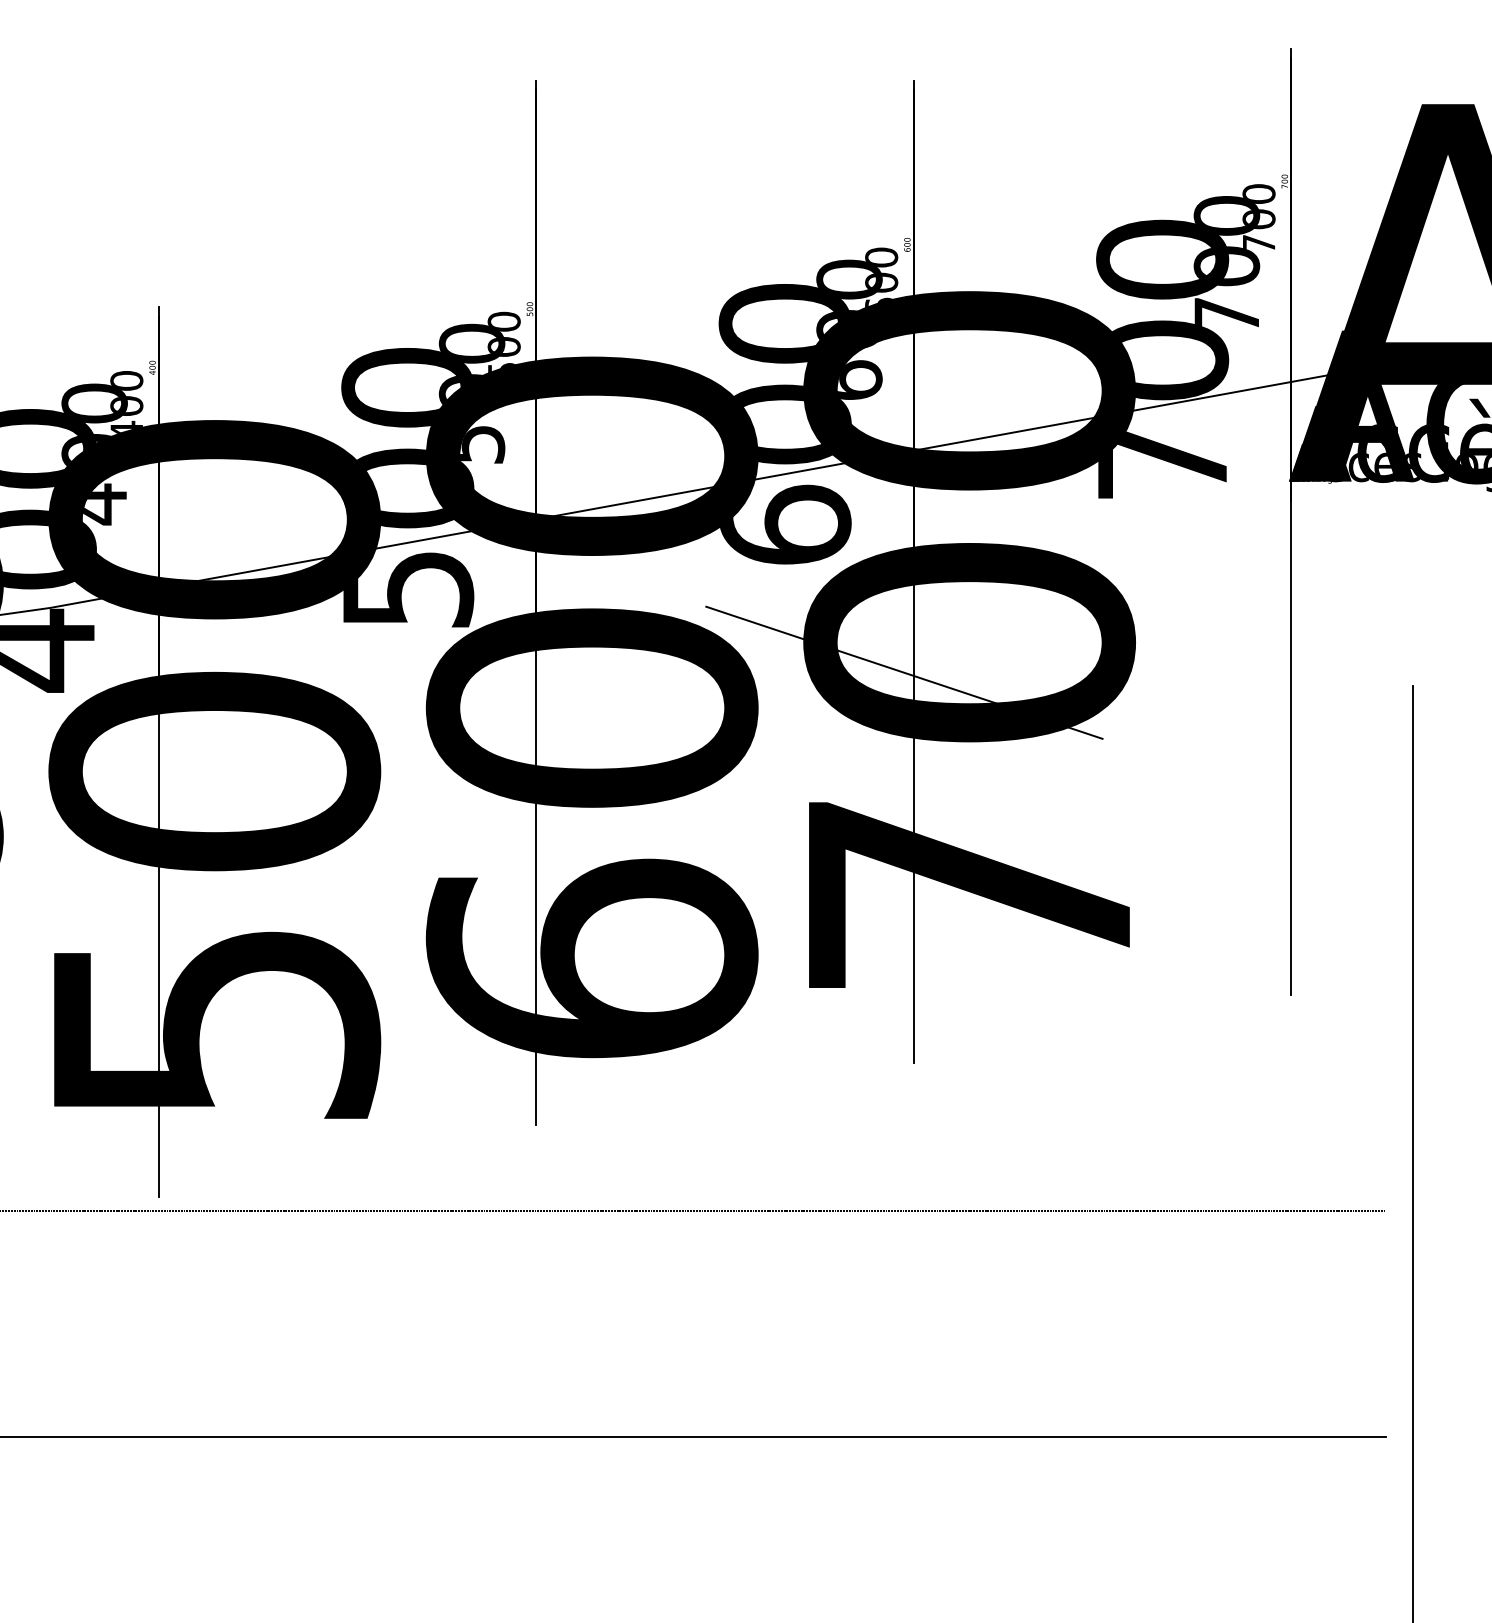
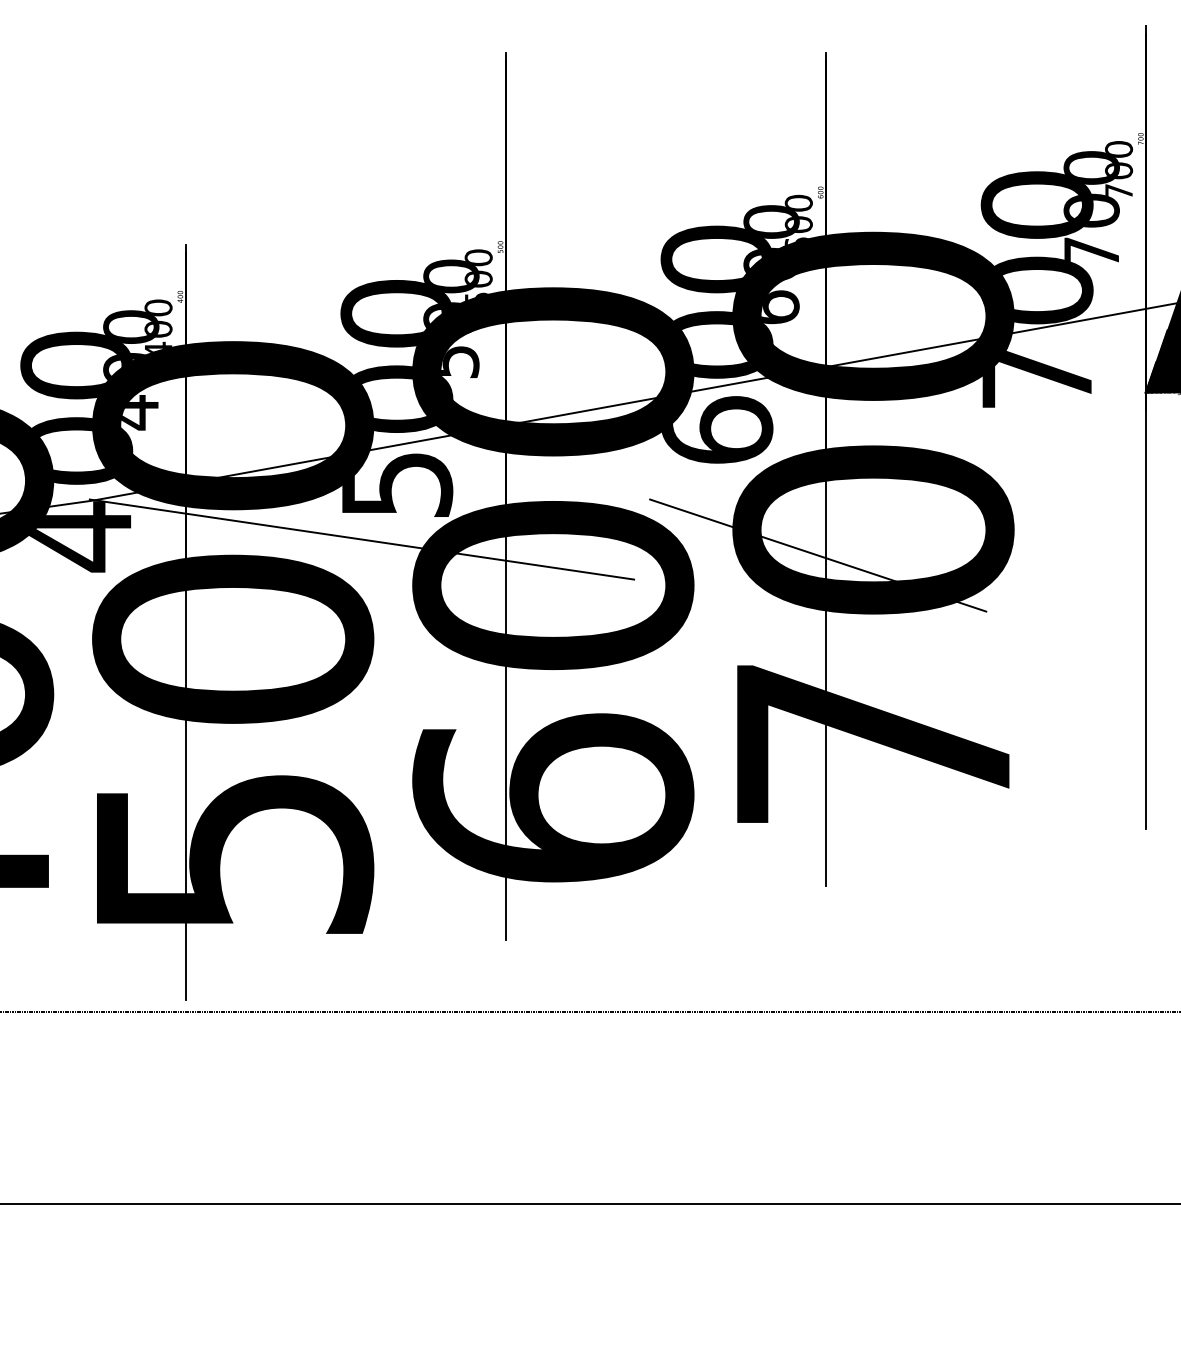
line: (366, 653) -> (361, 539), added

